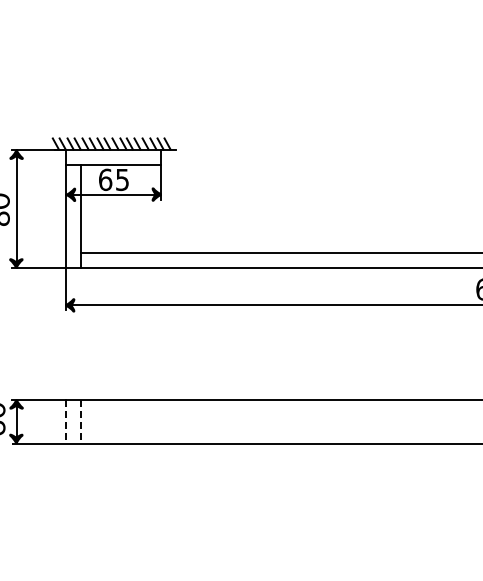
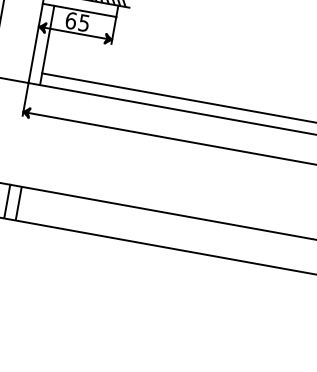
line: (66, 421) -> (7, 201), dashed -> solid
line: (81, 421) -> (19, 203), dashed -> solid

